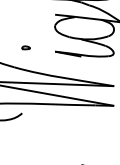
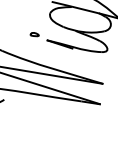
part: (25, 47) -> (34, 34), moved

